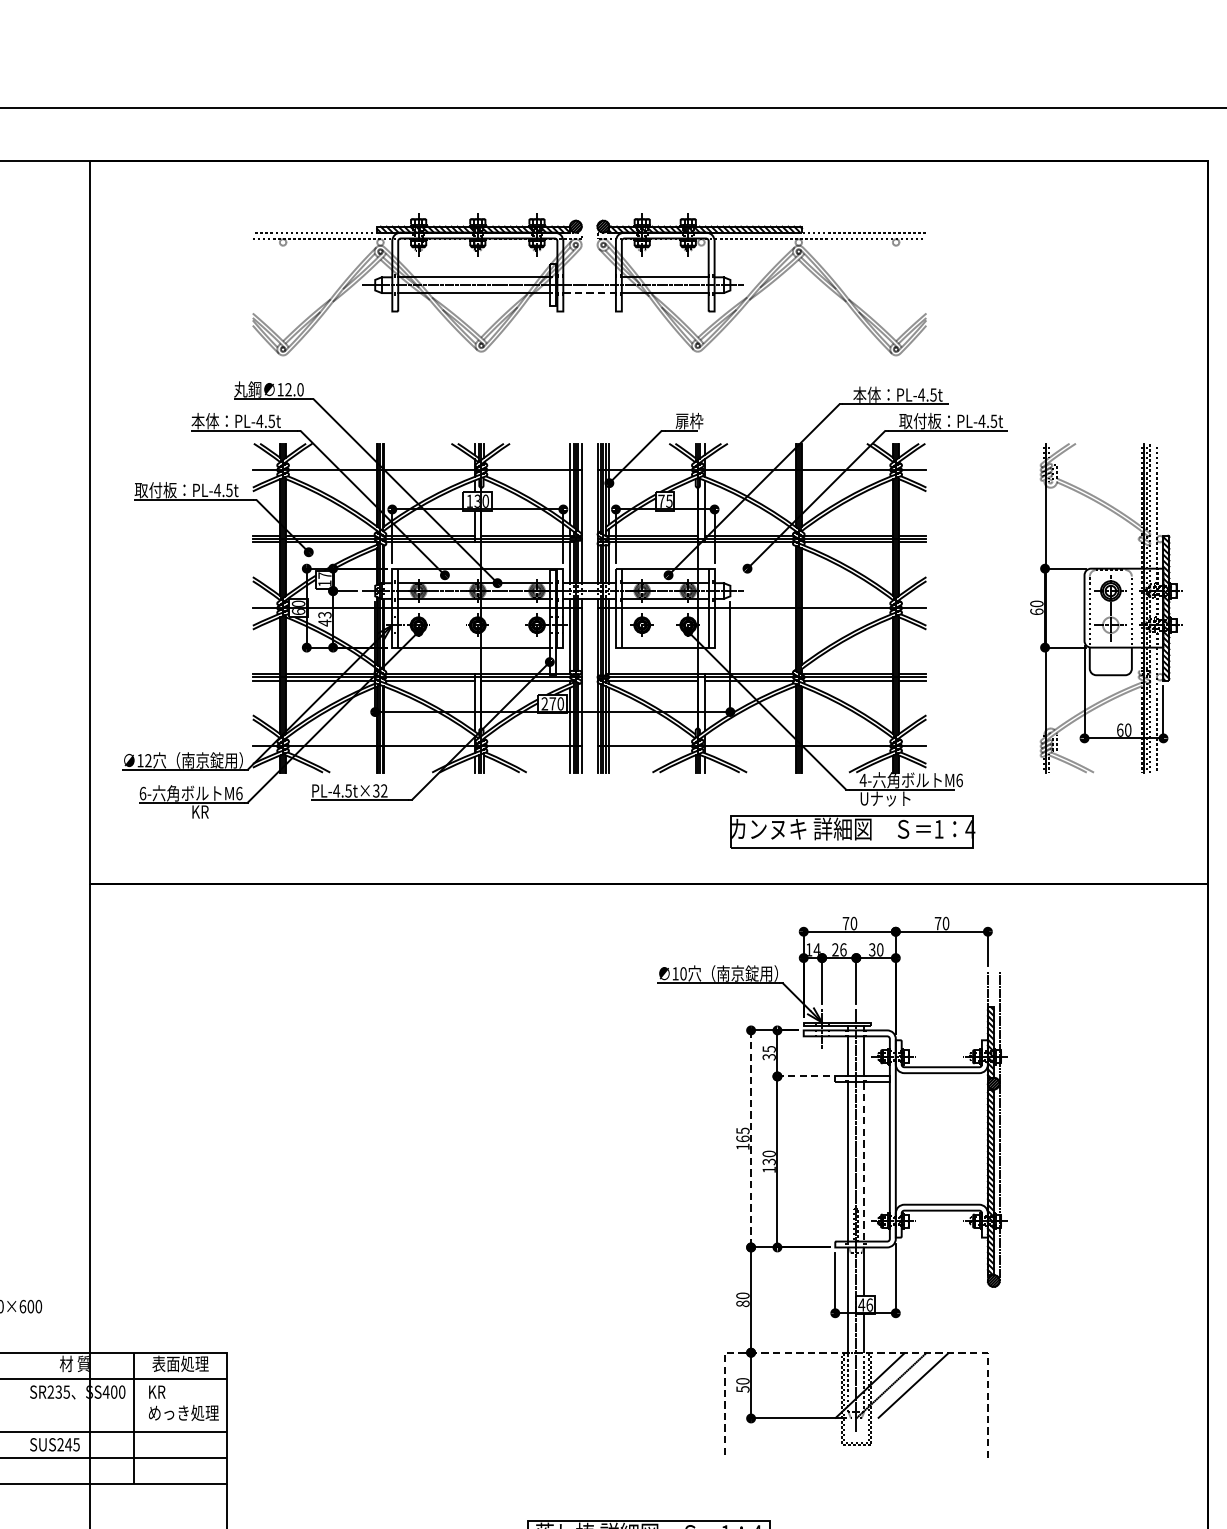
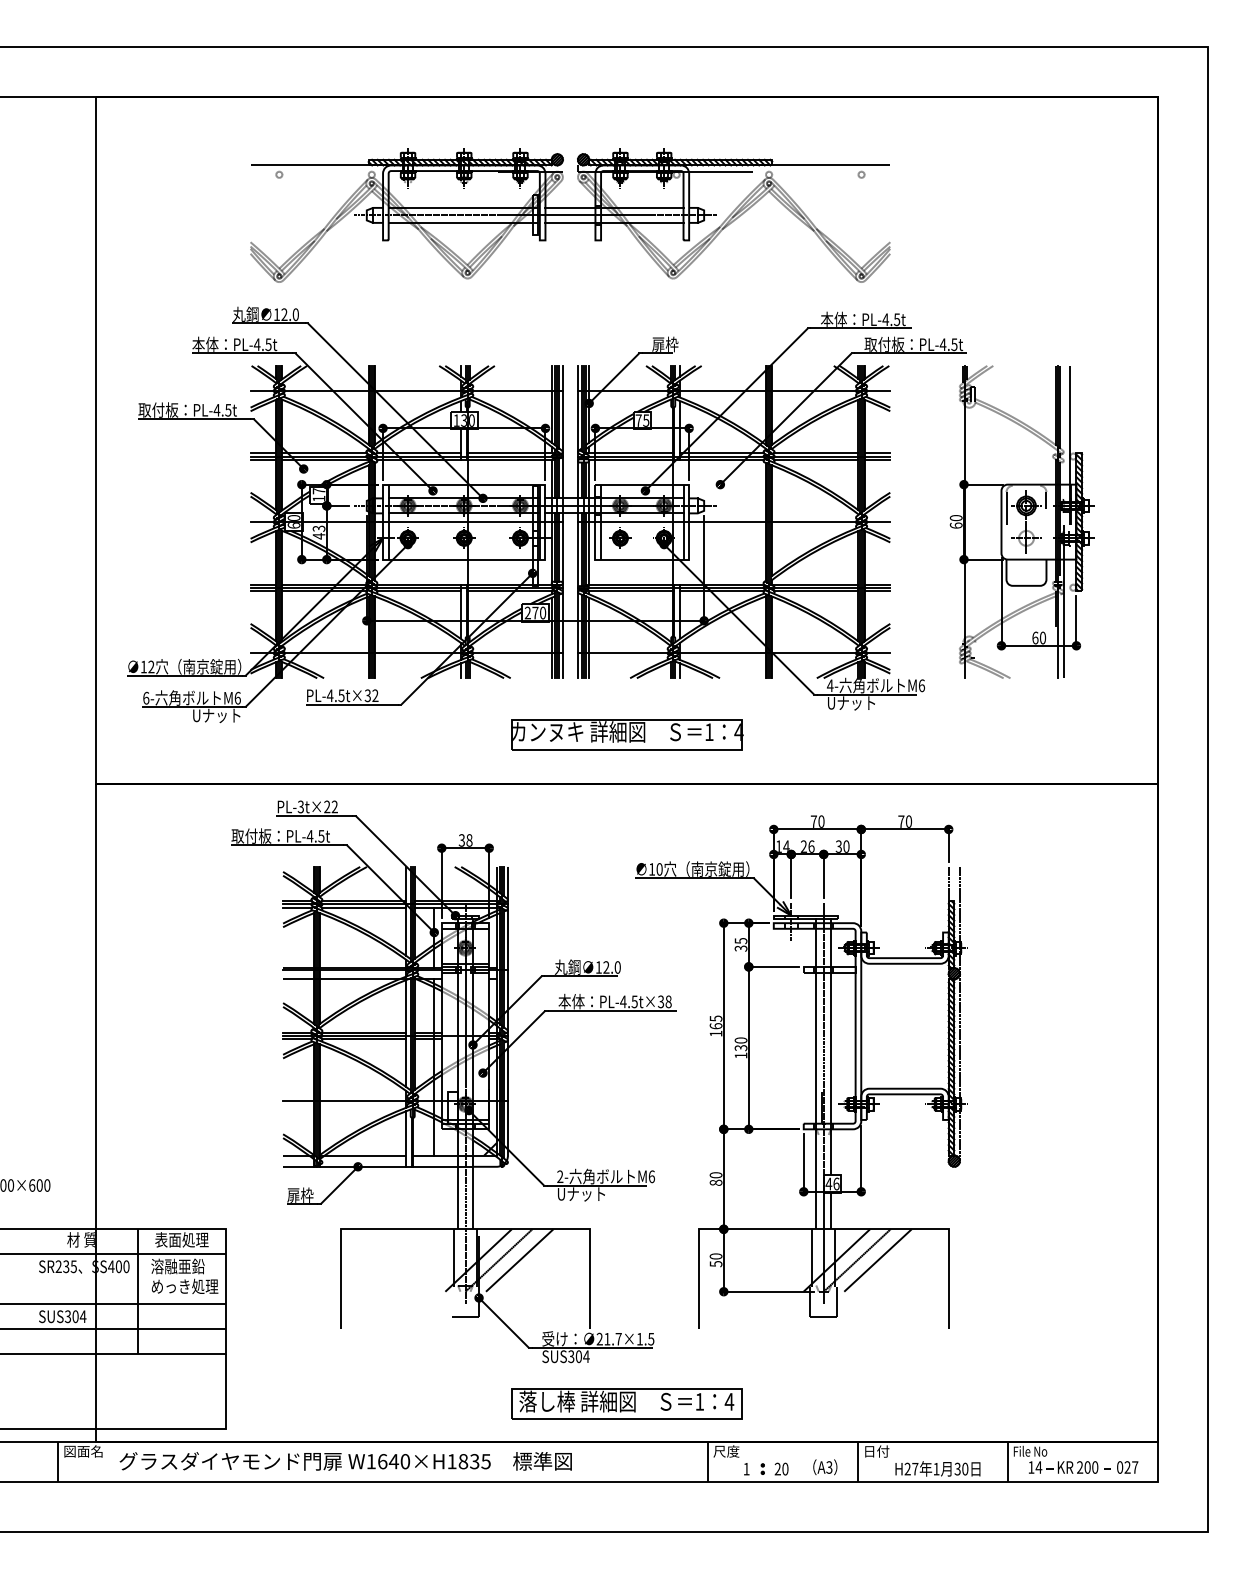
line: (589, 276) -> (570, 207), added
line: (589, 292) -> (570, 222), dashed -> solid
part: (1105, 607) -> (1021, 521), moved
text: (216, 811) -> (216, 715), KR -> Uナット
part: (852, 831) -> (627, 734), moved
line: (803, 1076) -> (773, 966), dashed -> solid
line: (750, 1139) -> (723, 1026), dashed -> solid
line: (864, 1162) -> (831, 1048), dashed -> solid
part: (466, 1197) -> (453, 1081), added
line: (856, 1352) -> (823, 1229), dashed -> solid
text: (175, 1391) -> (177, 1266), KR -> 溶融亜鉛
text: (68, 1444) -> (75, 1316), SUS245 -> SUS304

